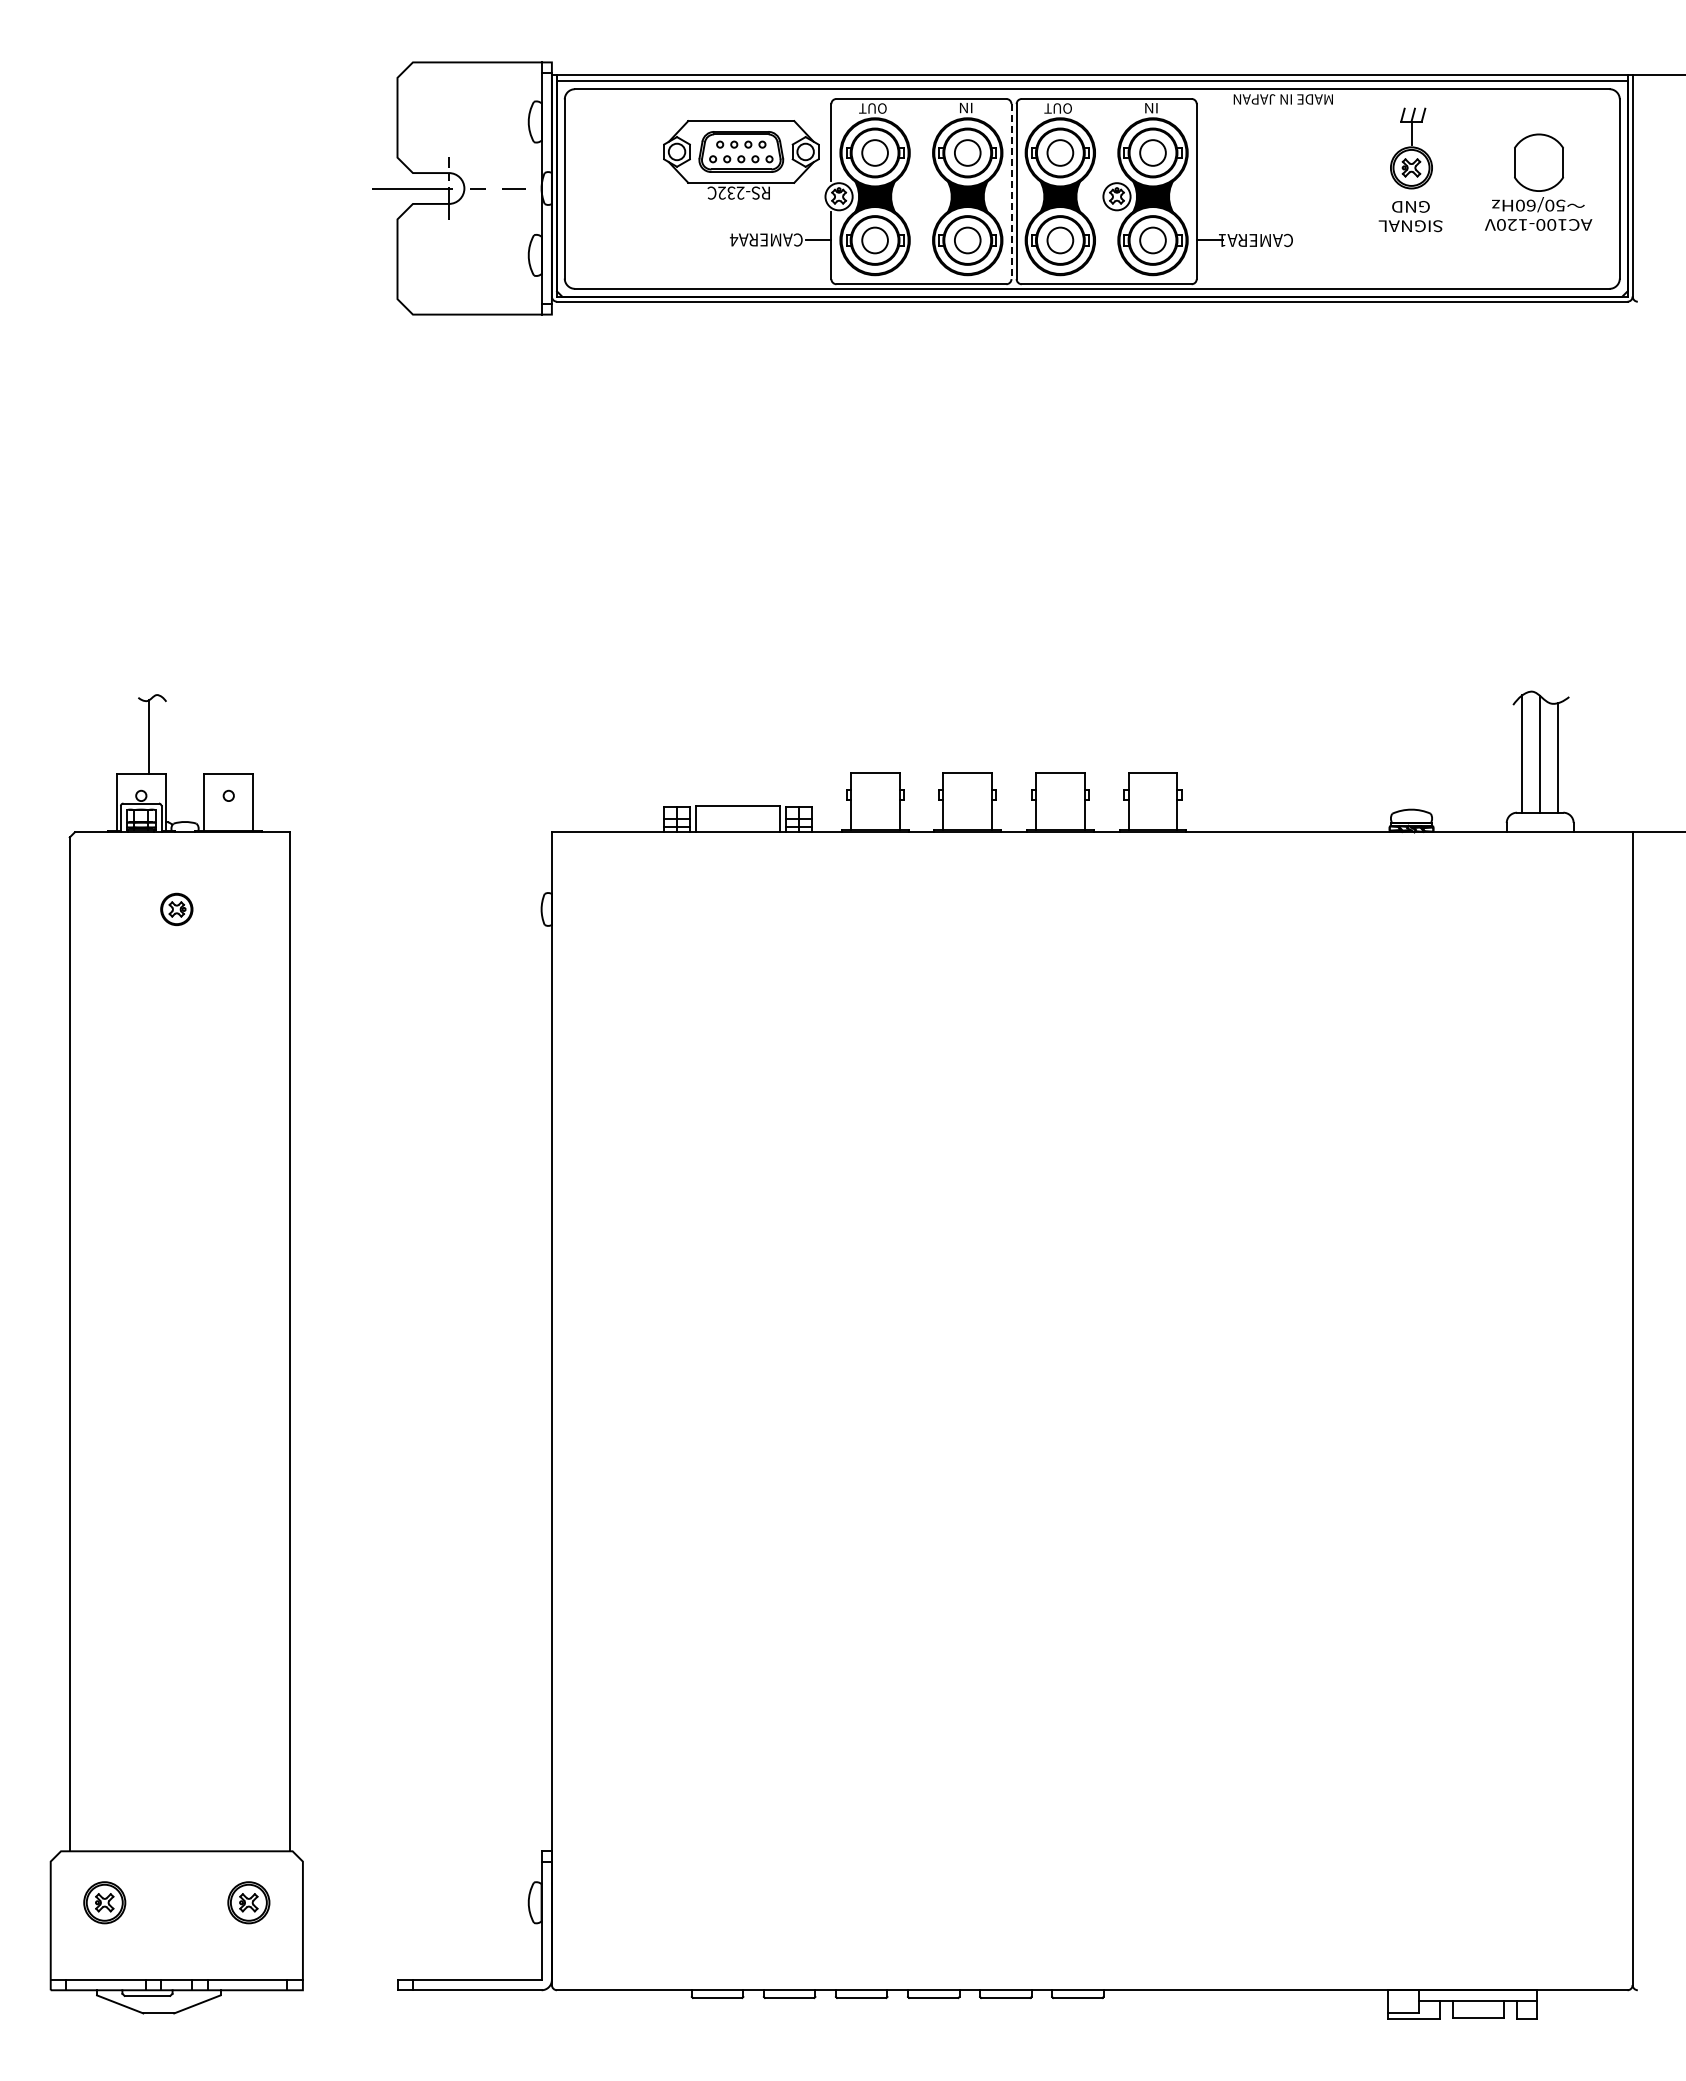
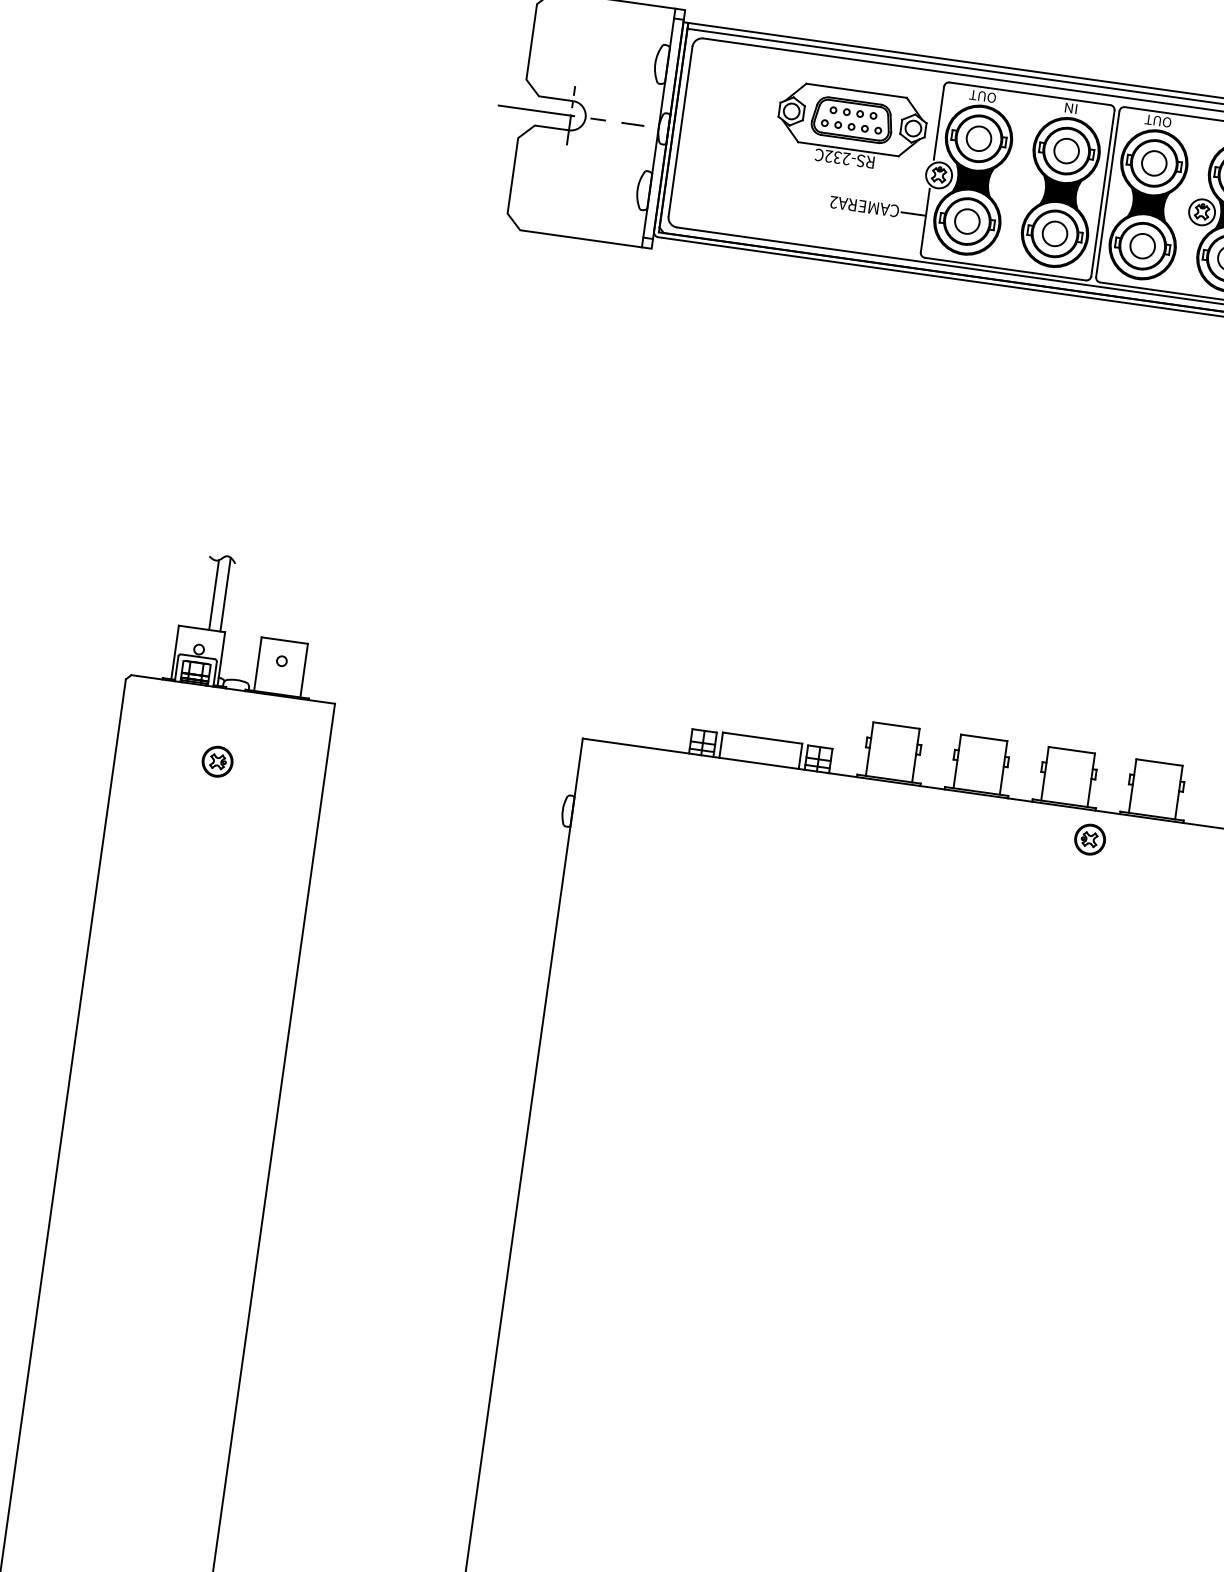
line: (1011, 192) -> (1102, 194), dashed -> solid
text: (733, 239) -> (833, 201), CAMERA4 -> CAMERA2
line: (160, 735) -> (225, 594), added
part: (1091, 862) -> (1089, 838), added

